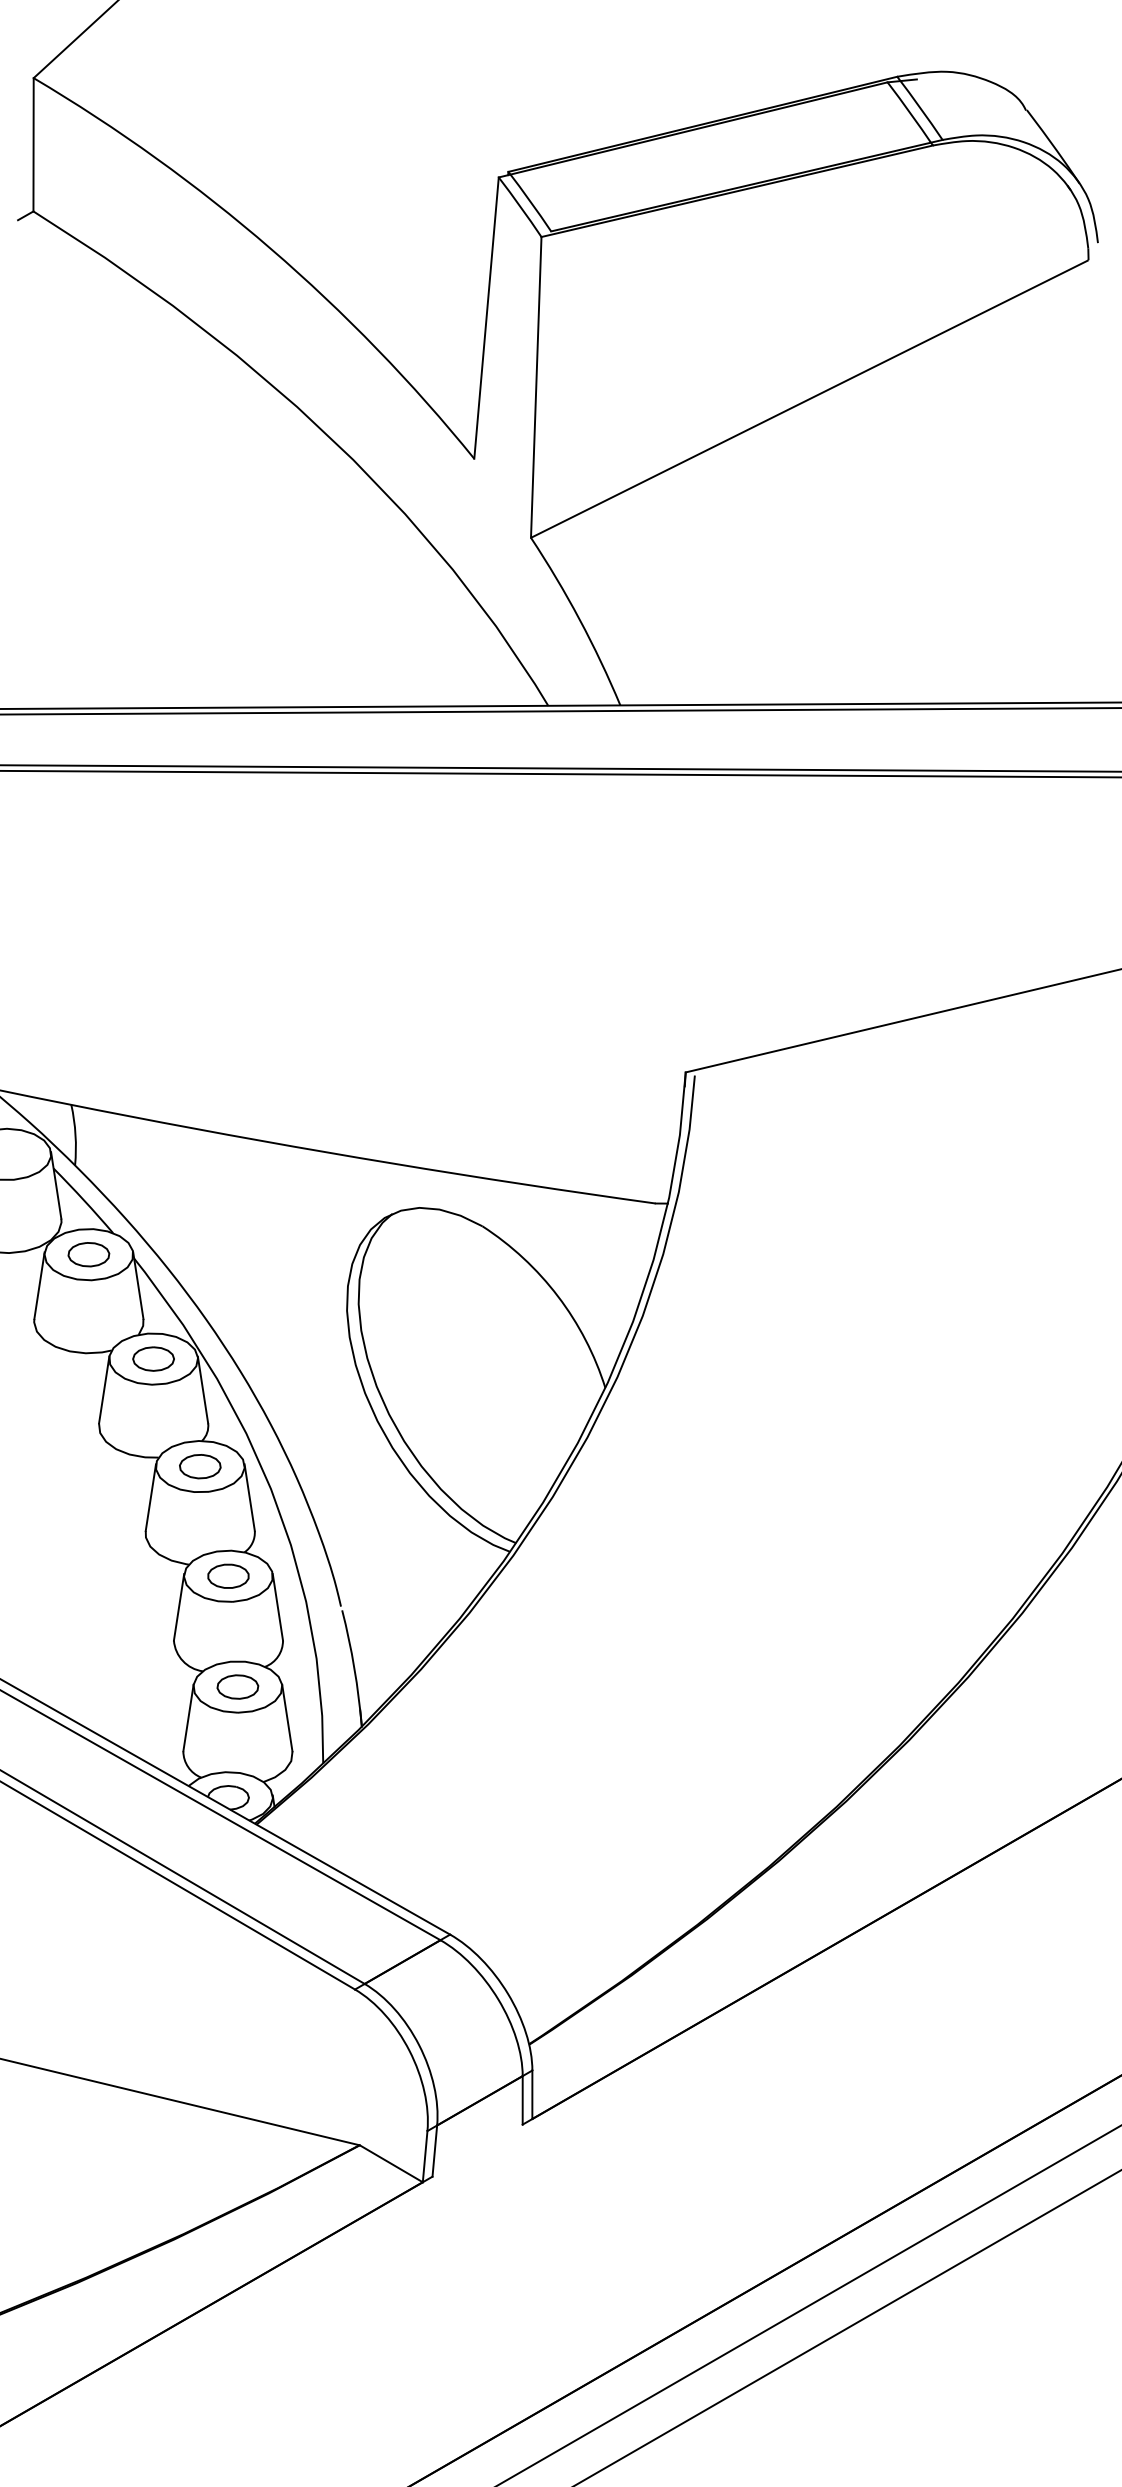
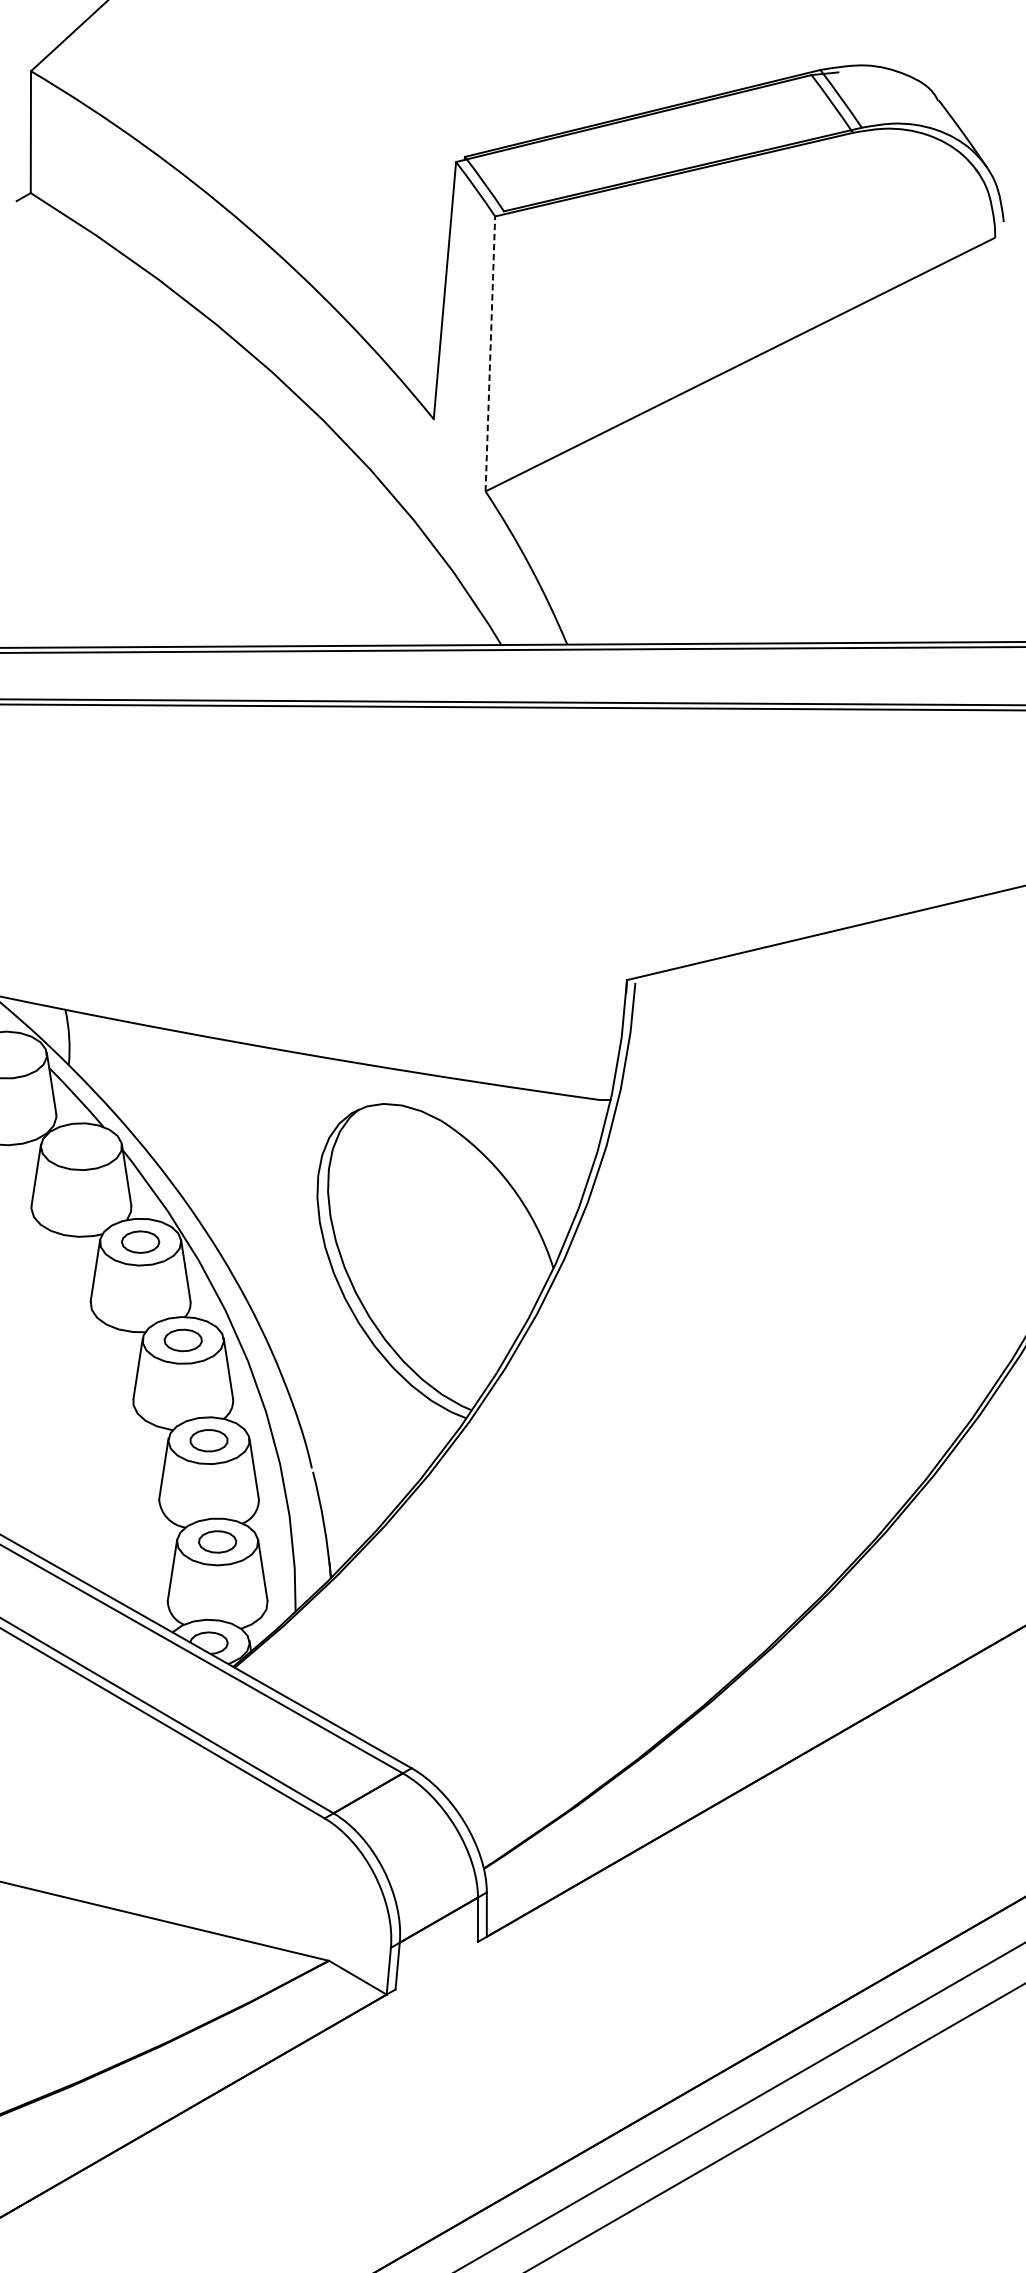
line: (536, 387) -> (490, 354), solid -> dashed
part: (88, 1254) -> (81, 1146), removed

